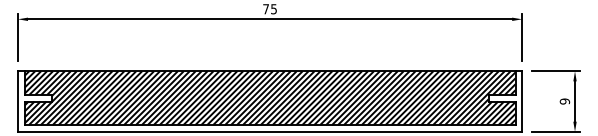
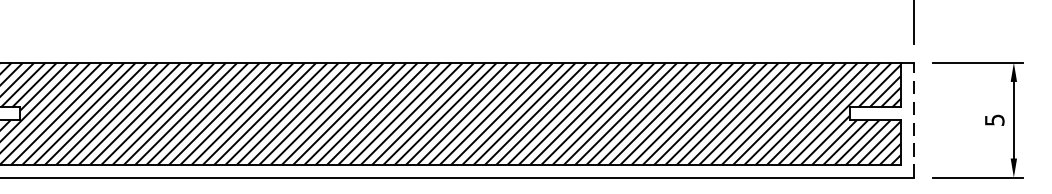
line: (522, 101) -> (914, 120), solid -> dashed
text: (564, 101) -> (993, 120), 9 -> 5

